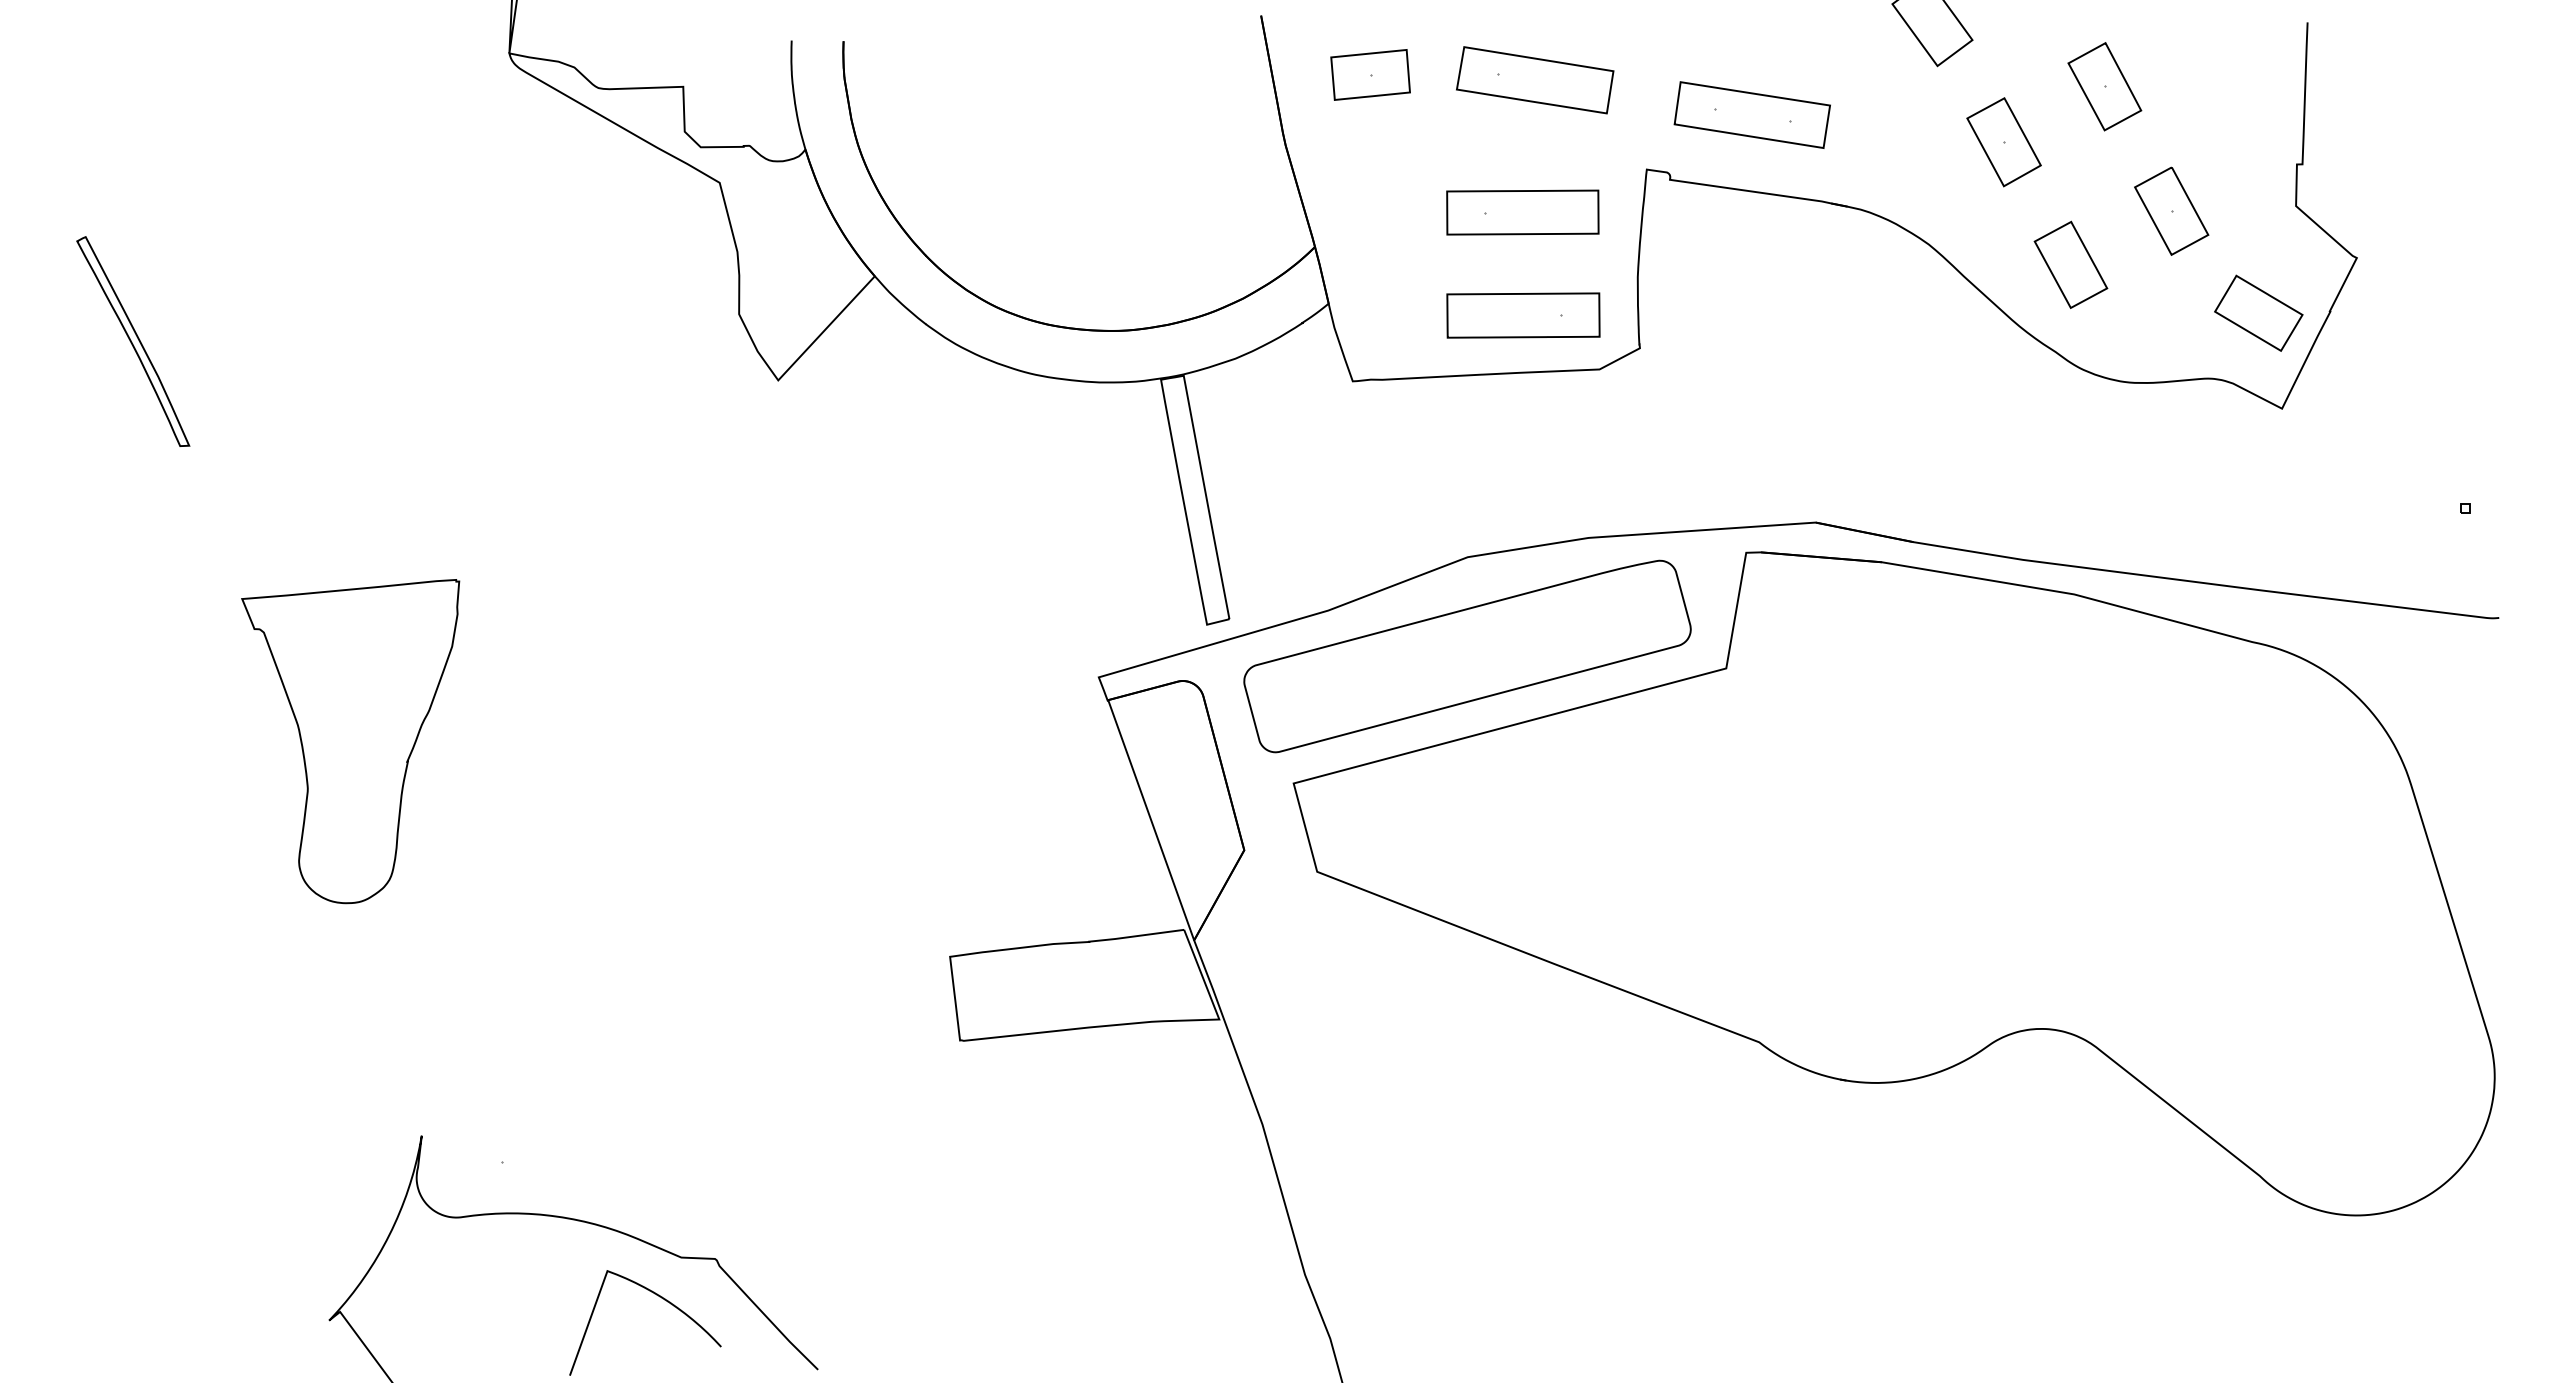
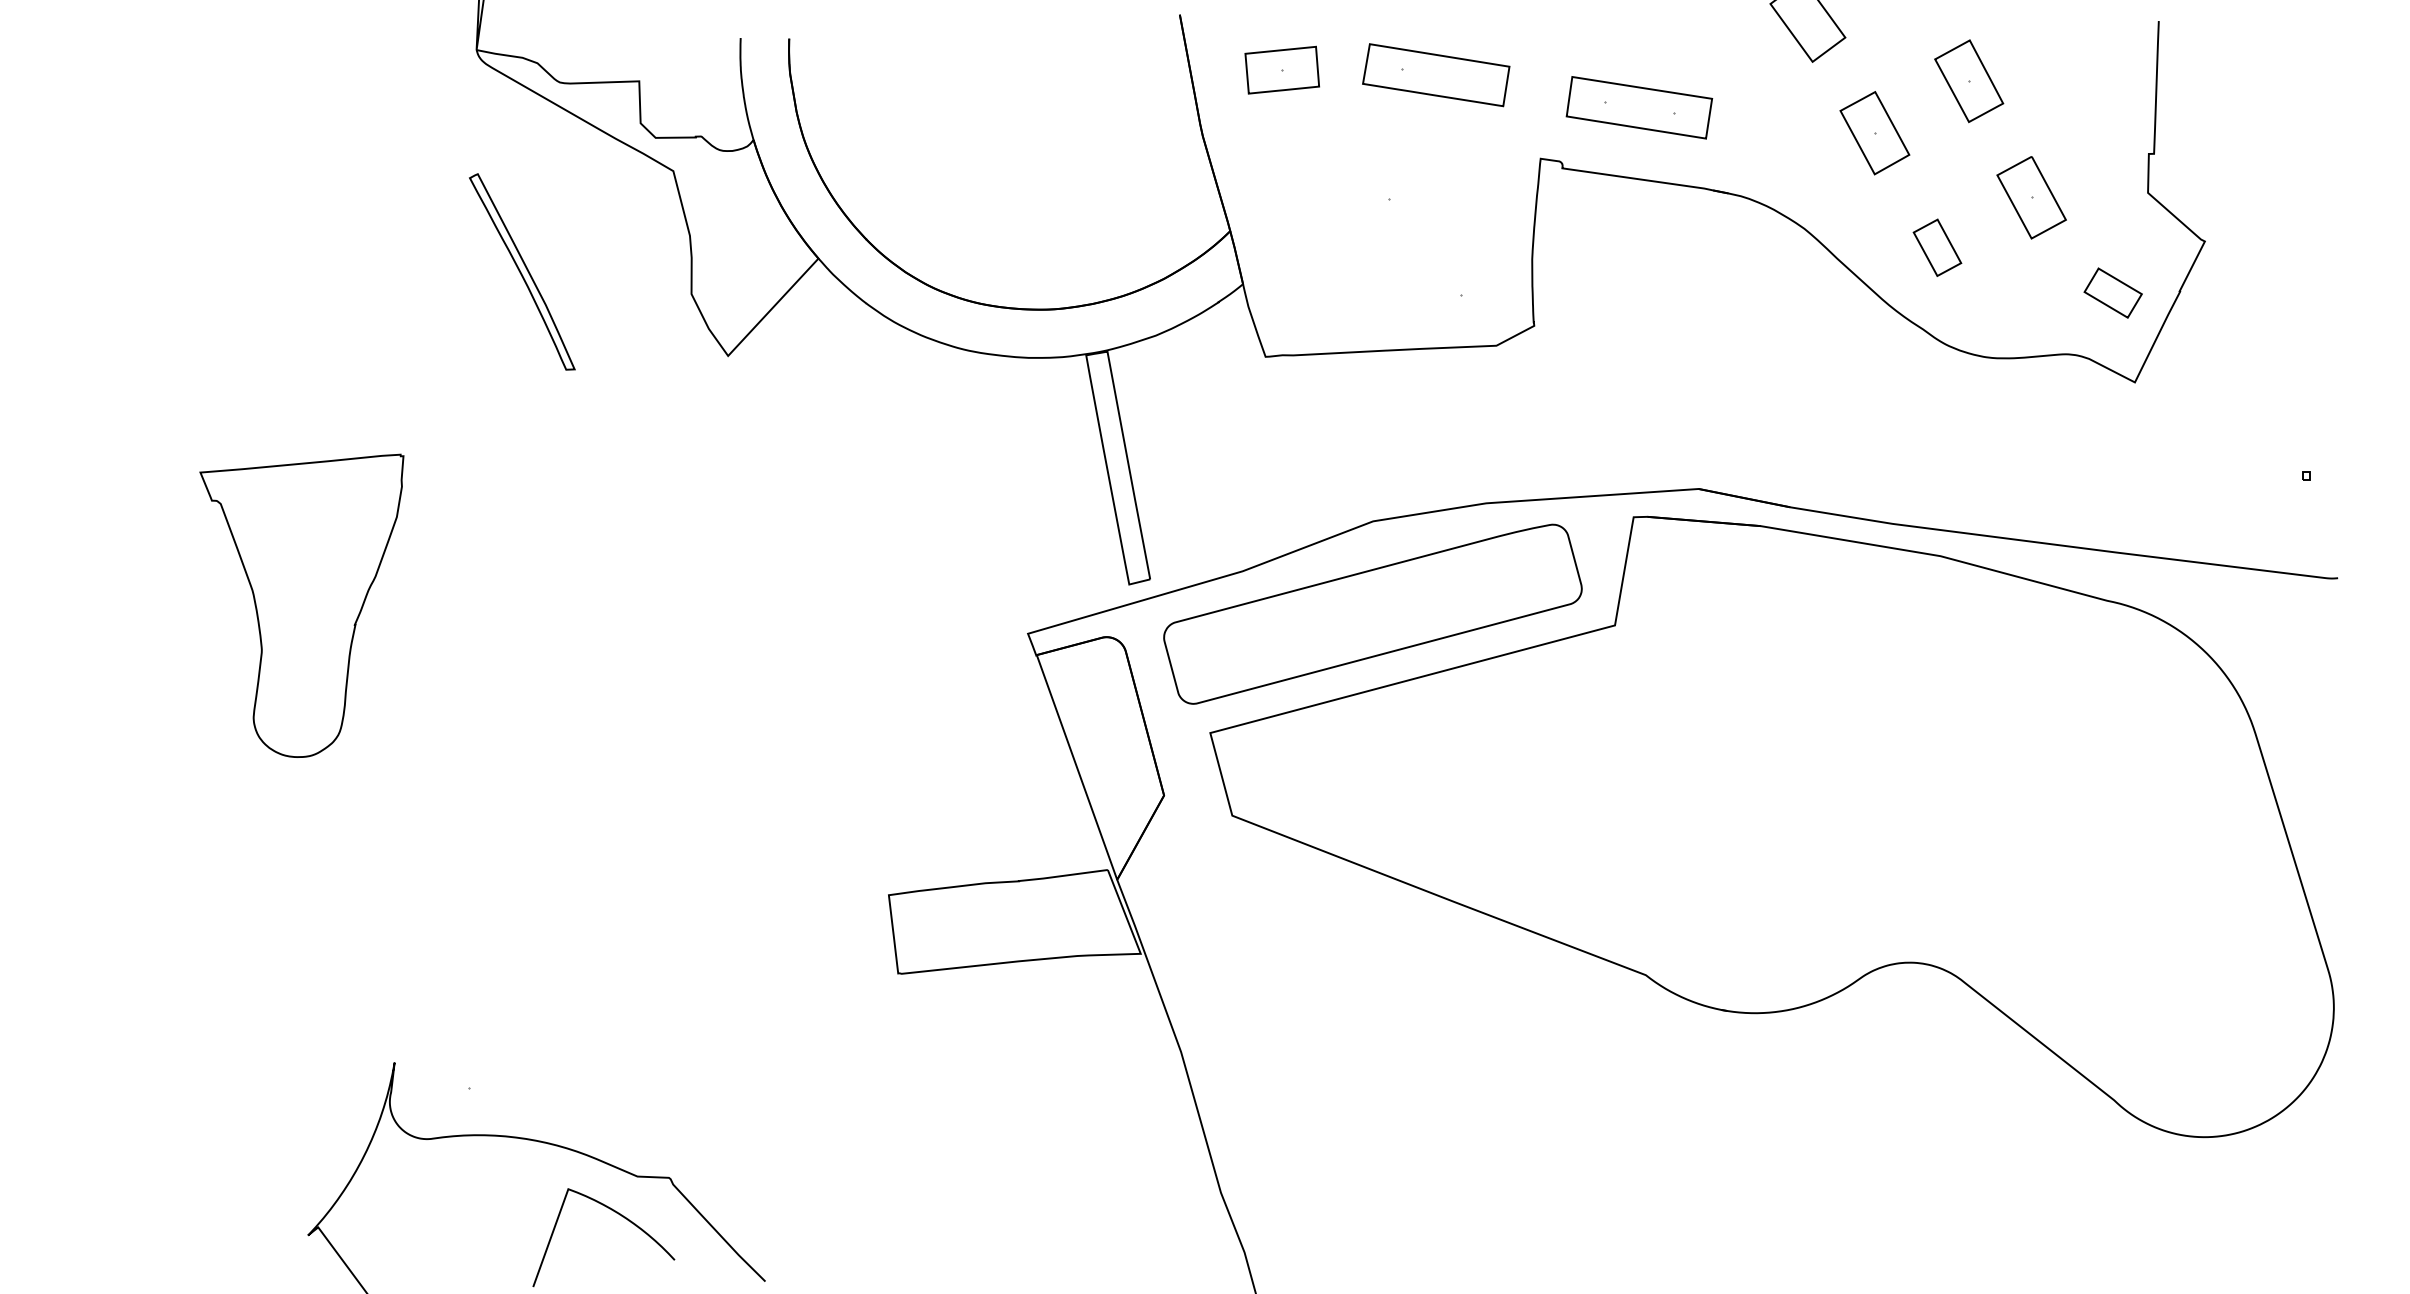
part: (1522, 212) -> (1424, 198), removed
part: (2070, 264) -> (1937, 247), size x0.7
part: (2258, 312) -> (2112, 292), size x0.7
part: (1523, 315) -> (1425, 295), removed
part: (133, 341) -> (522, 271), moved
part: (350, 741) -> (301, 605), moved

